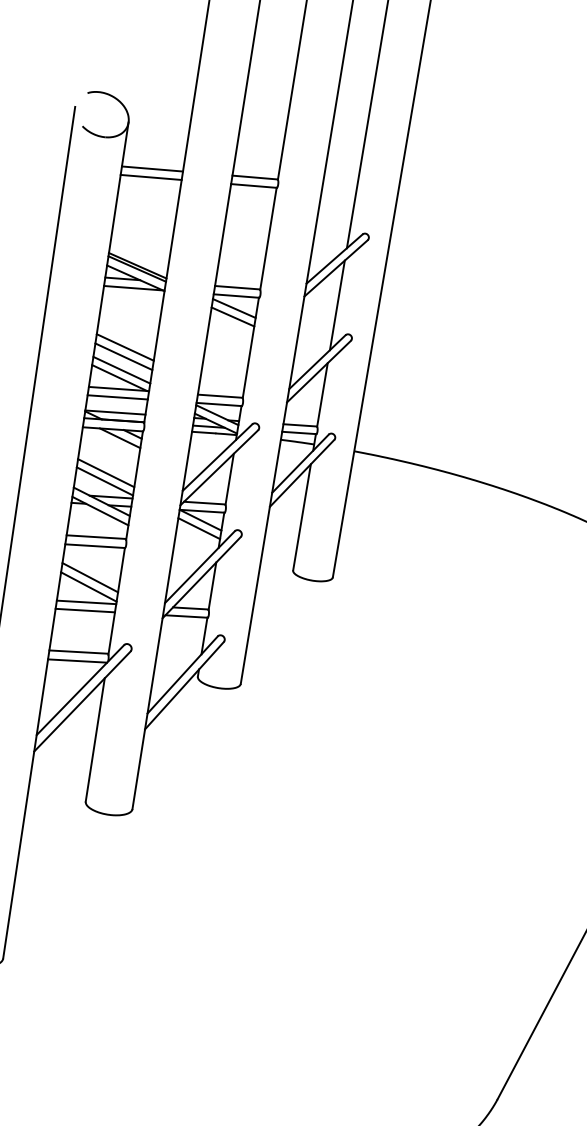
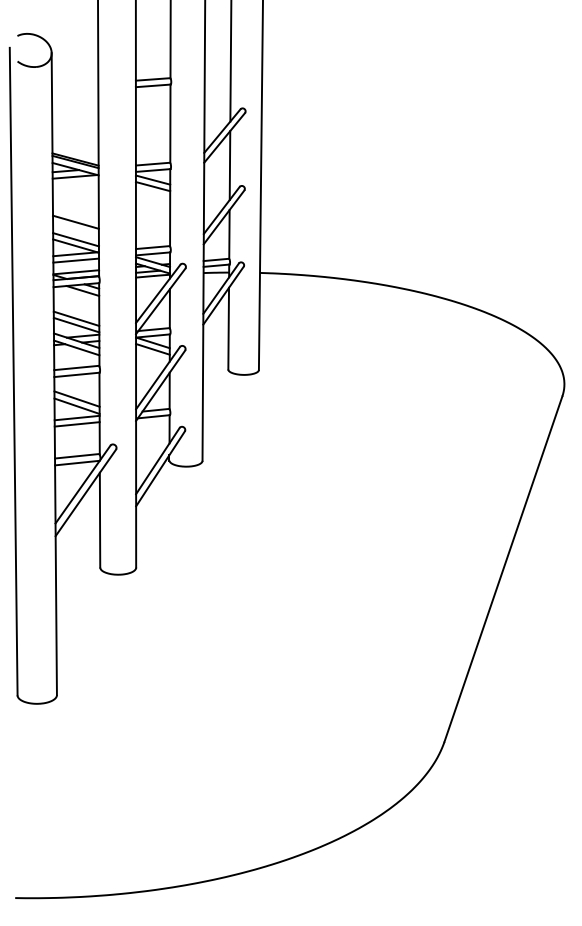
line: (151, 167) -> (74, 84), removed
line: (151, 177) -> (75, 91), removed
line: (123, 356) -> (75, 229), removed

